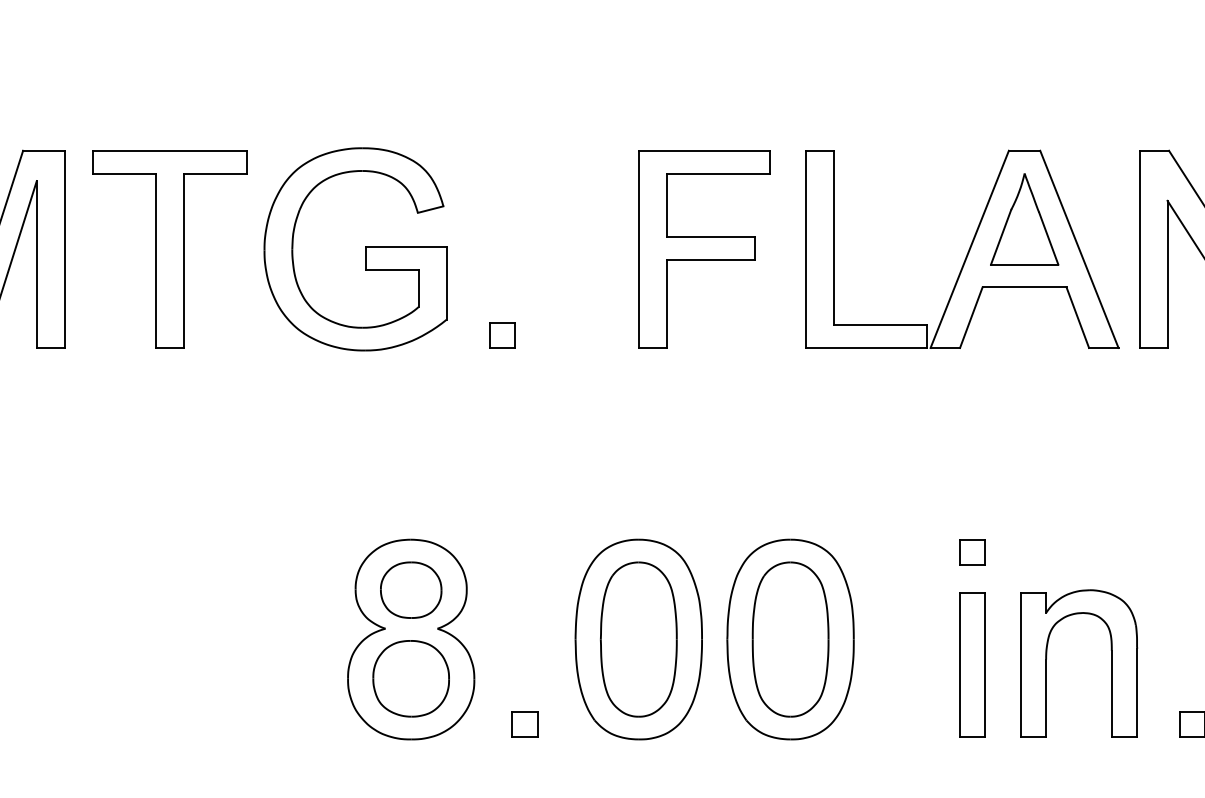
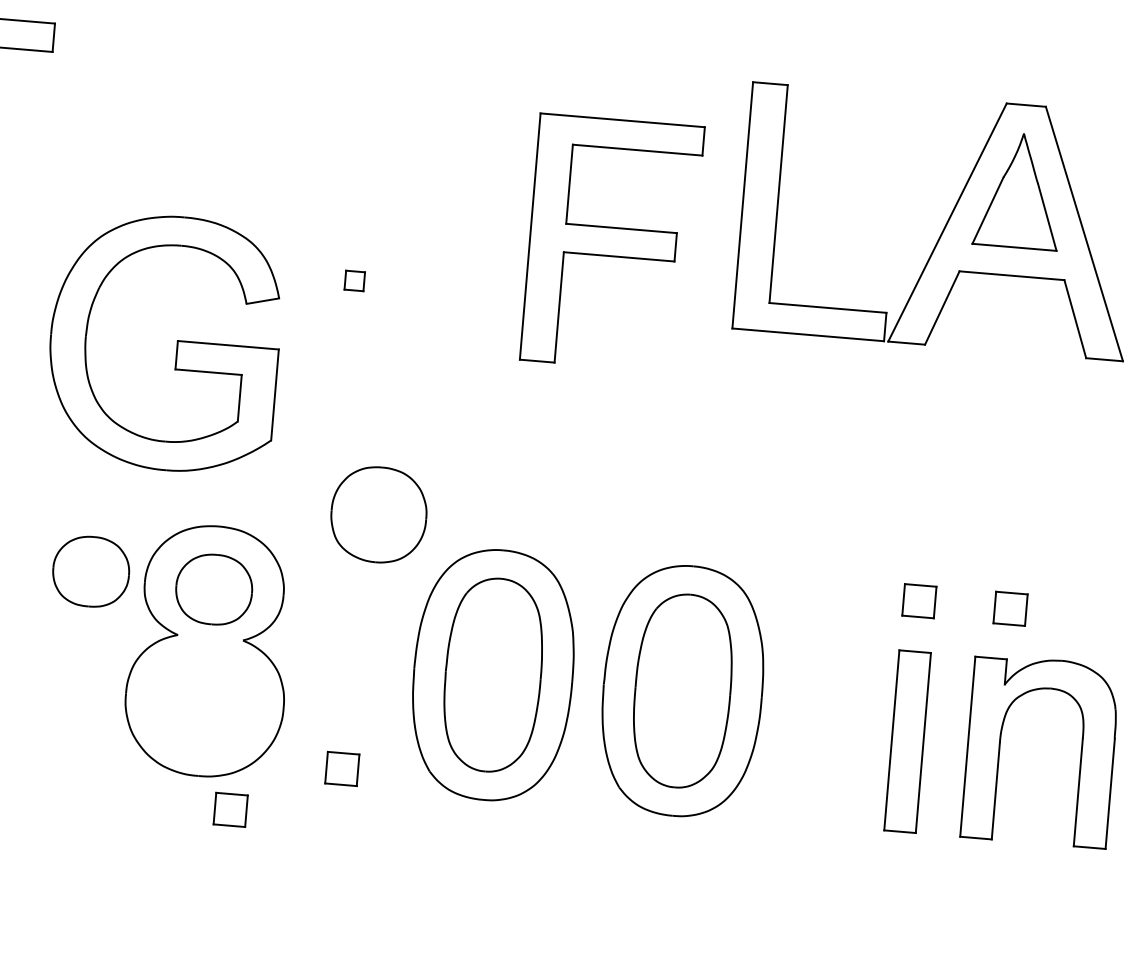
part: (365, 249) -> (177, 344), moved
part: (704, 249) -> (612, 243), moved
part: (502, 335) -> (354, 281), size x0.6
part: (1045, 552) -> (1010, 609), added
part: (312, 583) -> (91, 570), added
part: (410, 678) -> (378, 514), moved
part: (438, 764) -> (229, 810), added

